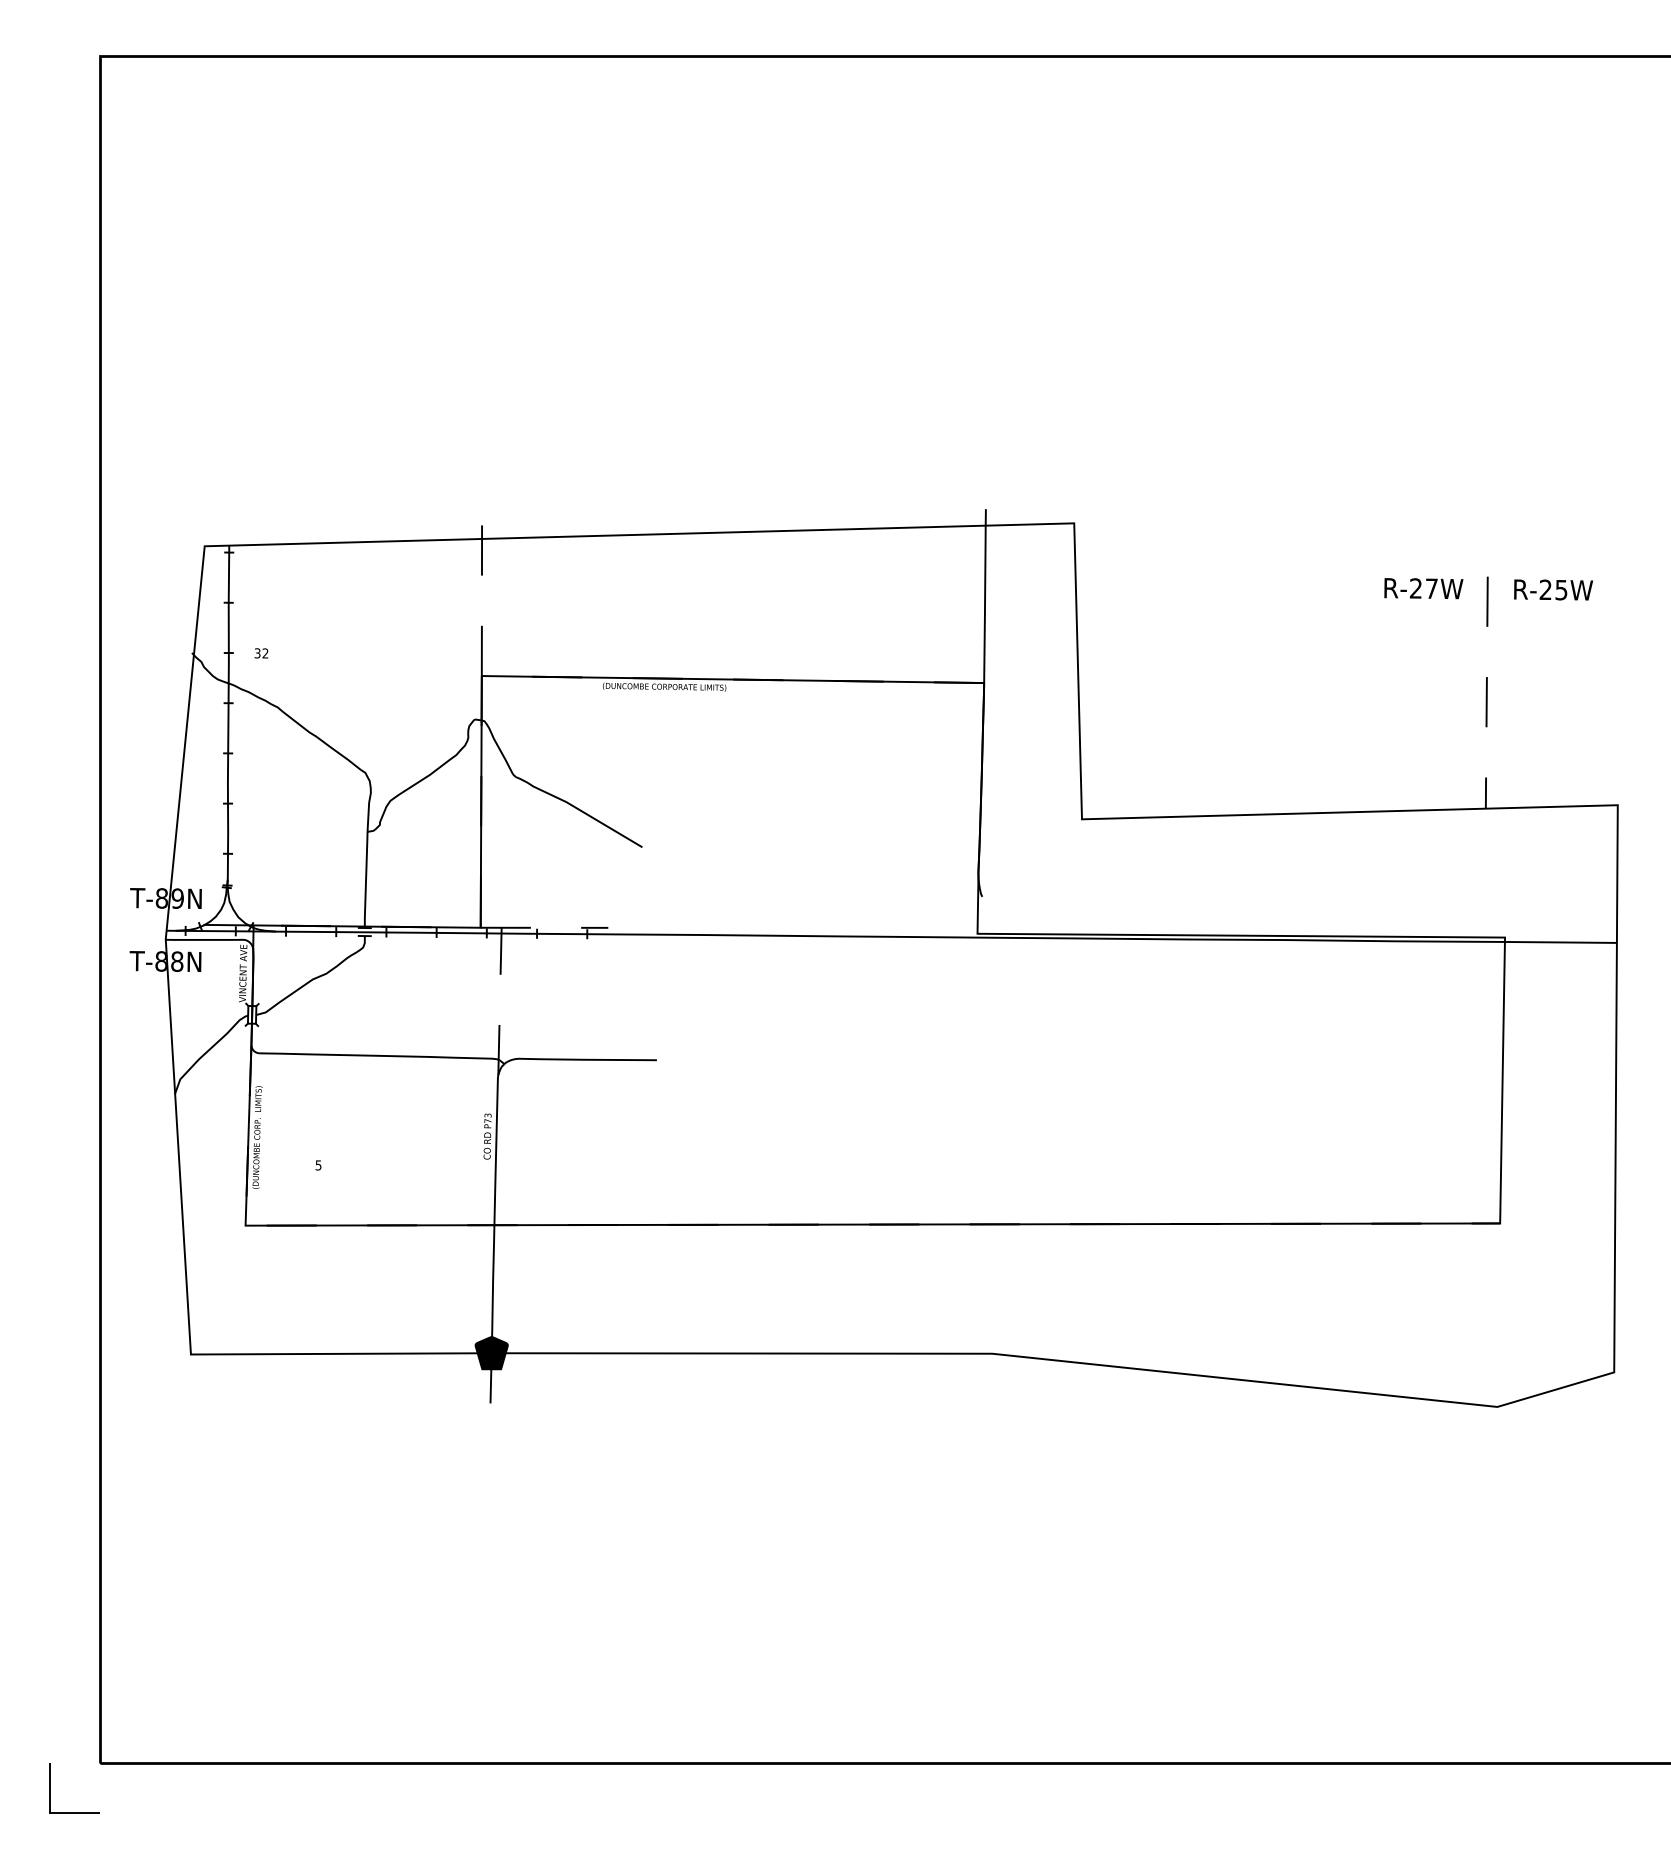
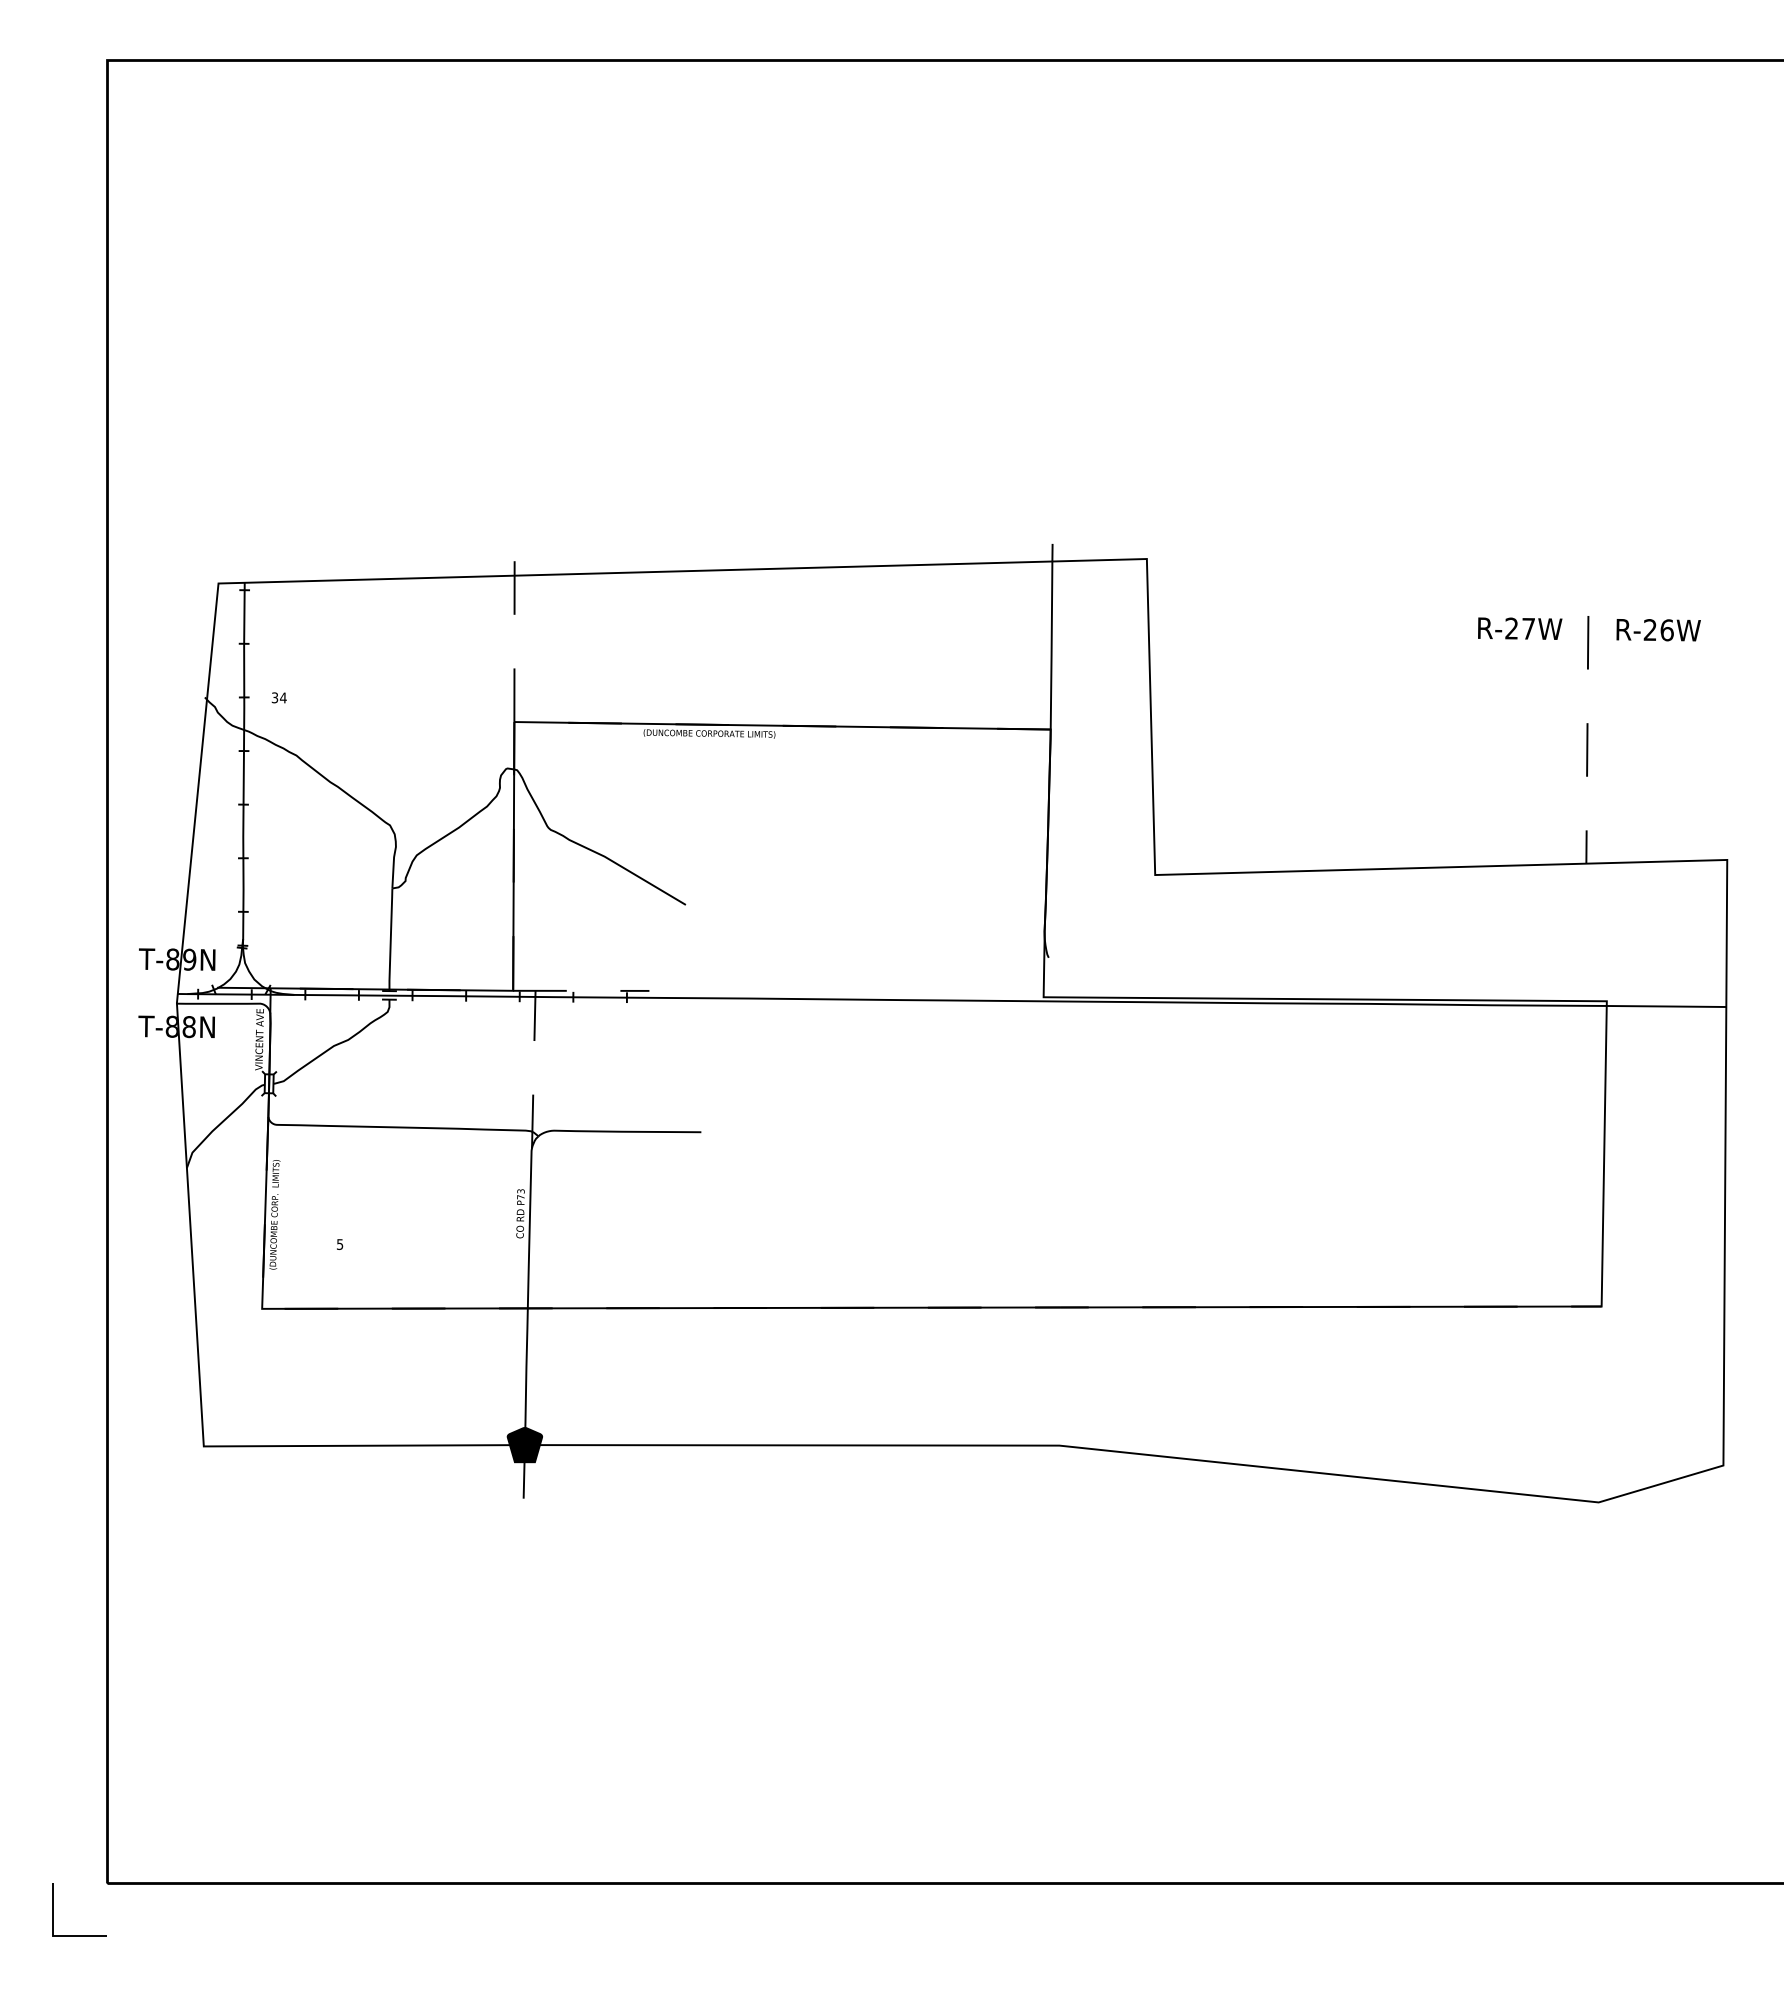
text: (1560, 590) -> (1666, 630), R-25W -> R-26W
text: (265, 653) -> (283, 697), 32 -> 34

